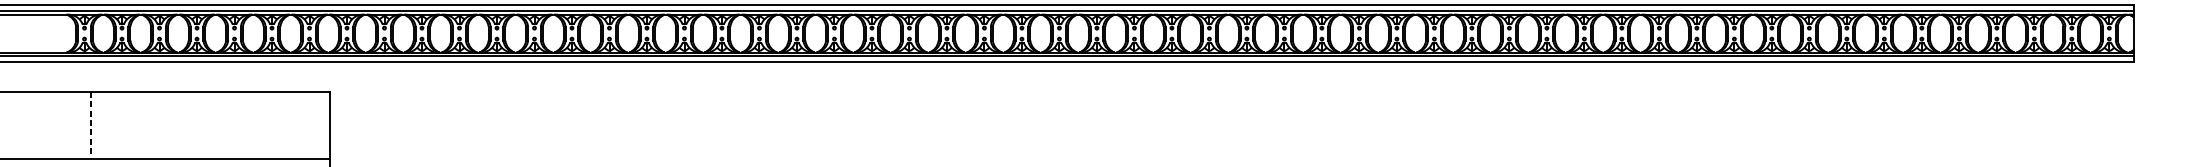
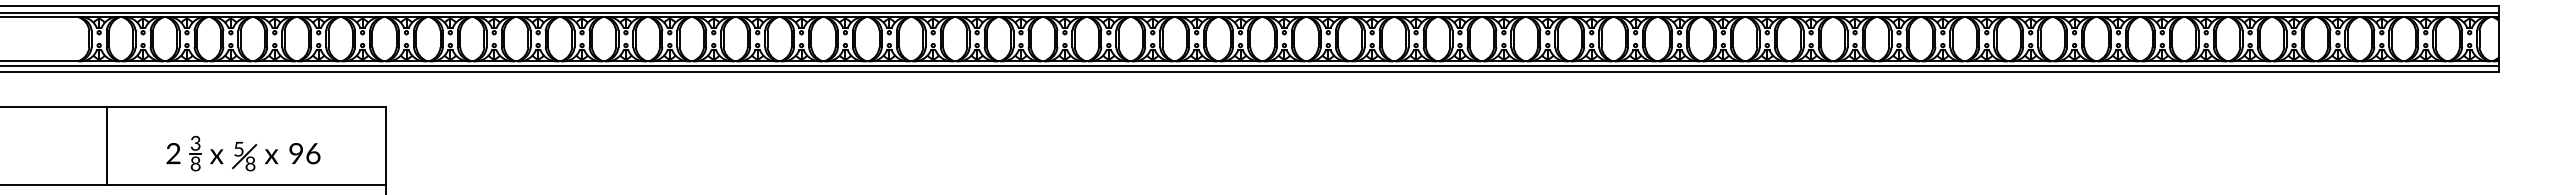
line: (90, 125) -> (106, 146), dashed -> solid
part: (207, 131) -> (243, 153), added

